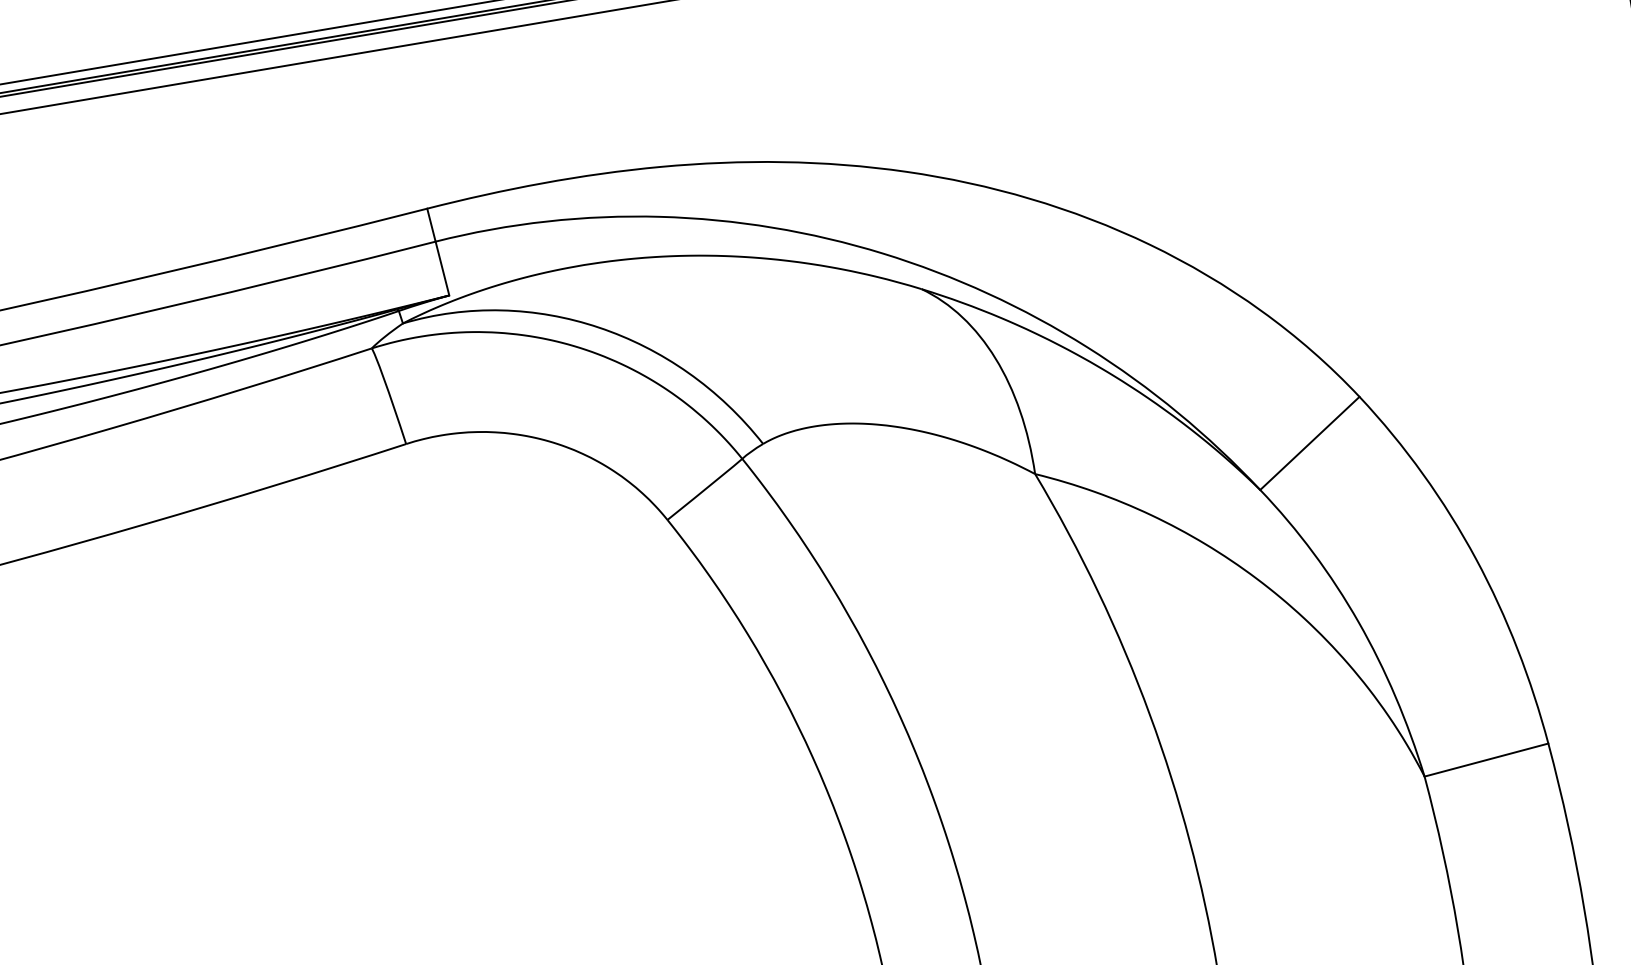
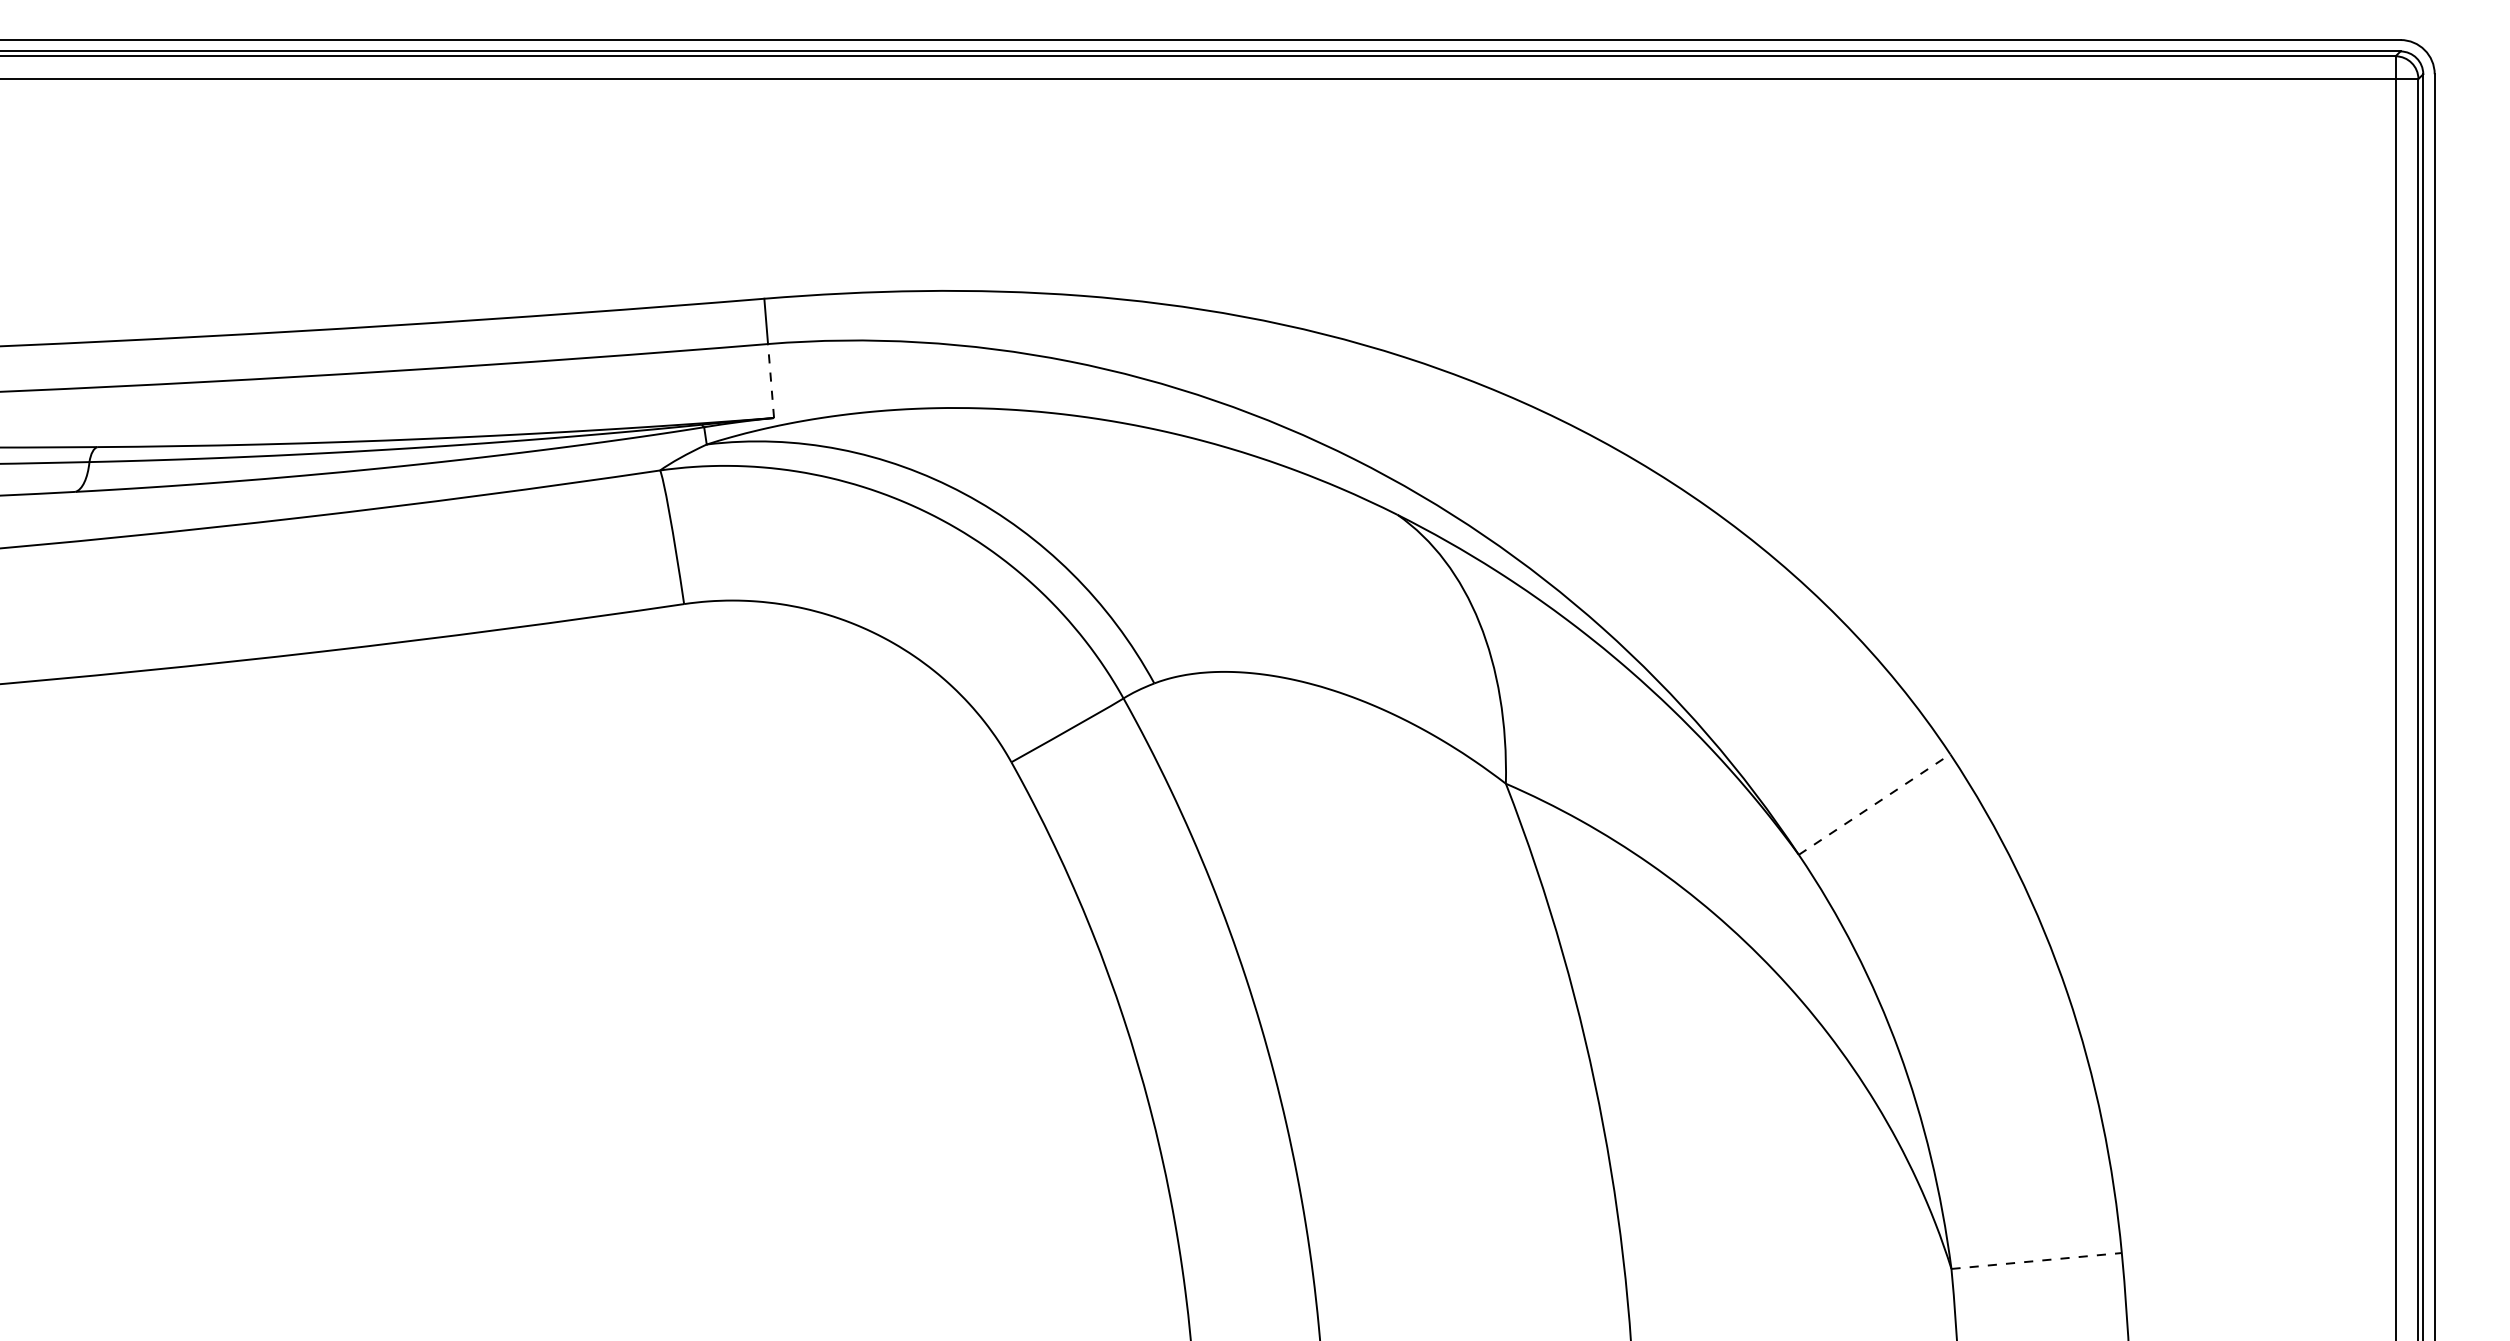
line: (442, 268) -> (771, 380), solid -> dashed
line: (1309, 443) -> (1874, 804), solid -> dashed
line: (1486, 759) -> (2036, 1260), solid -> dashed

